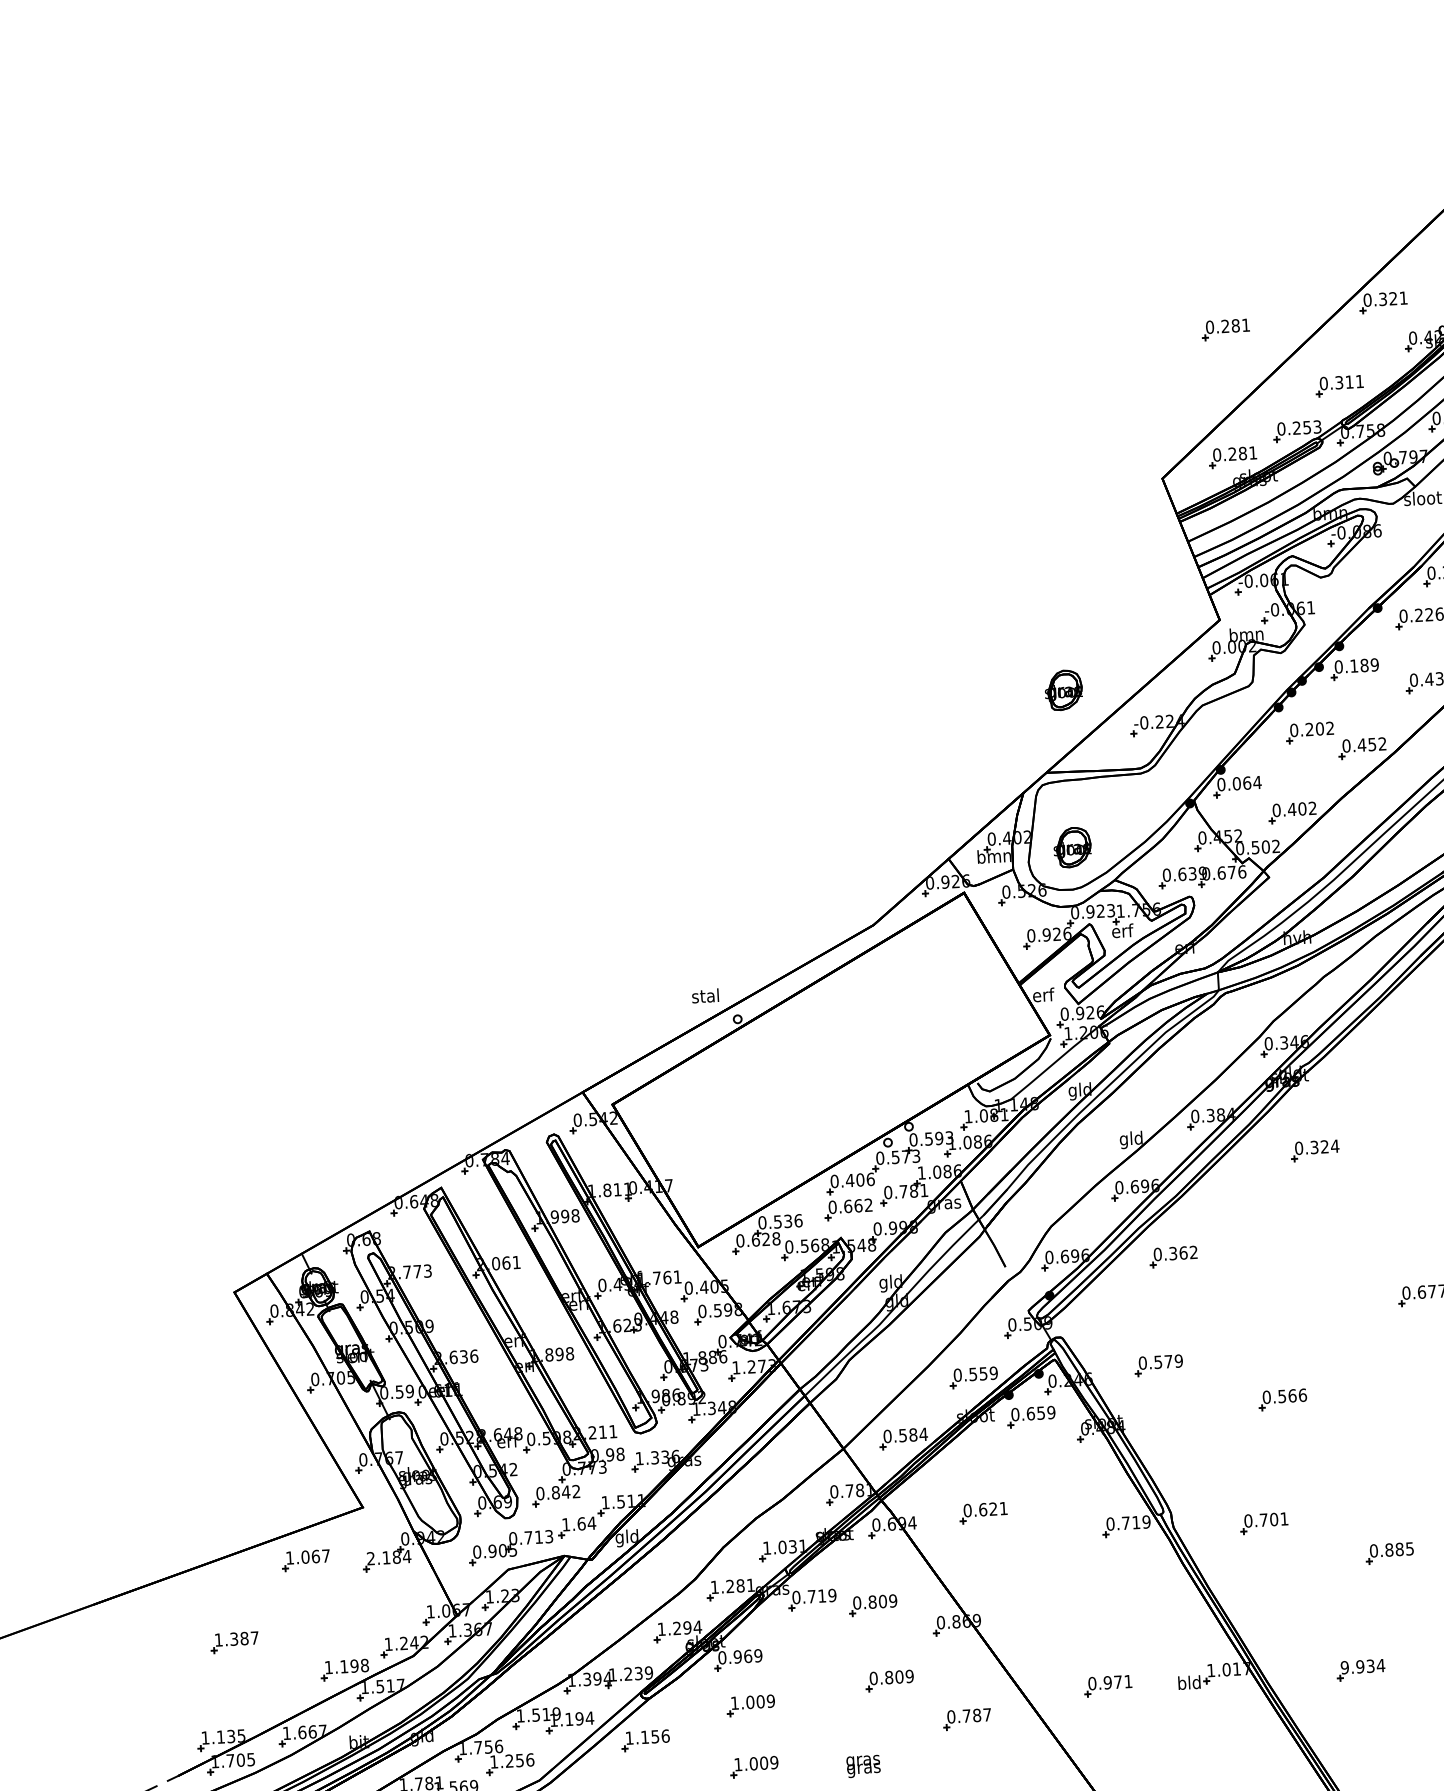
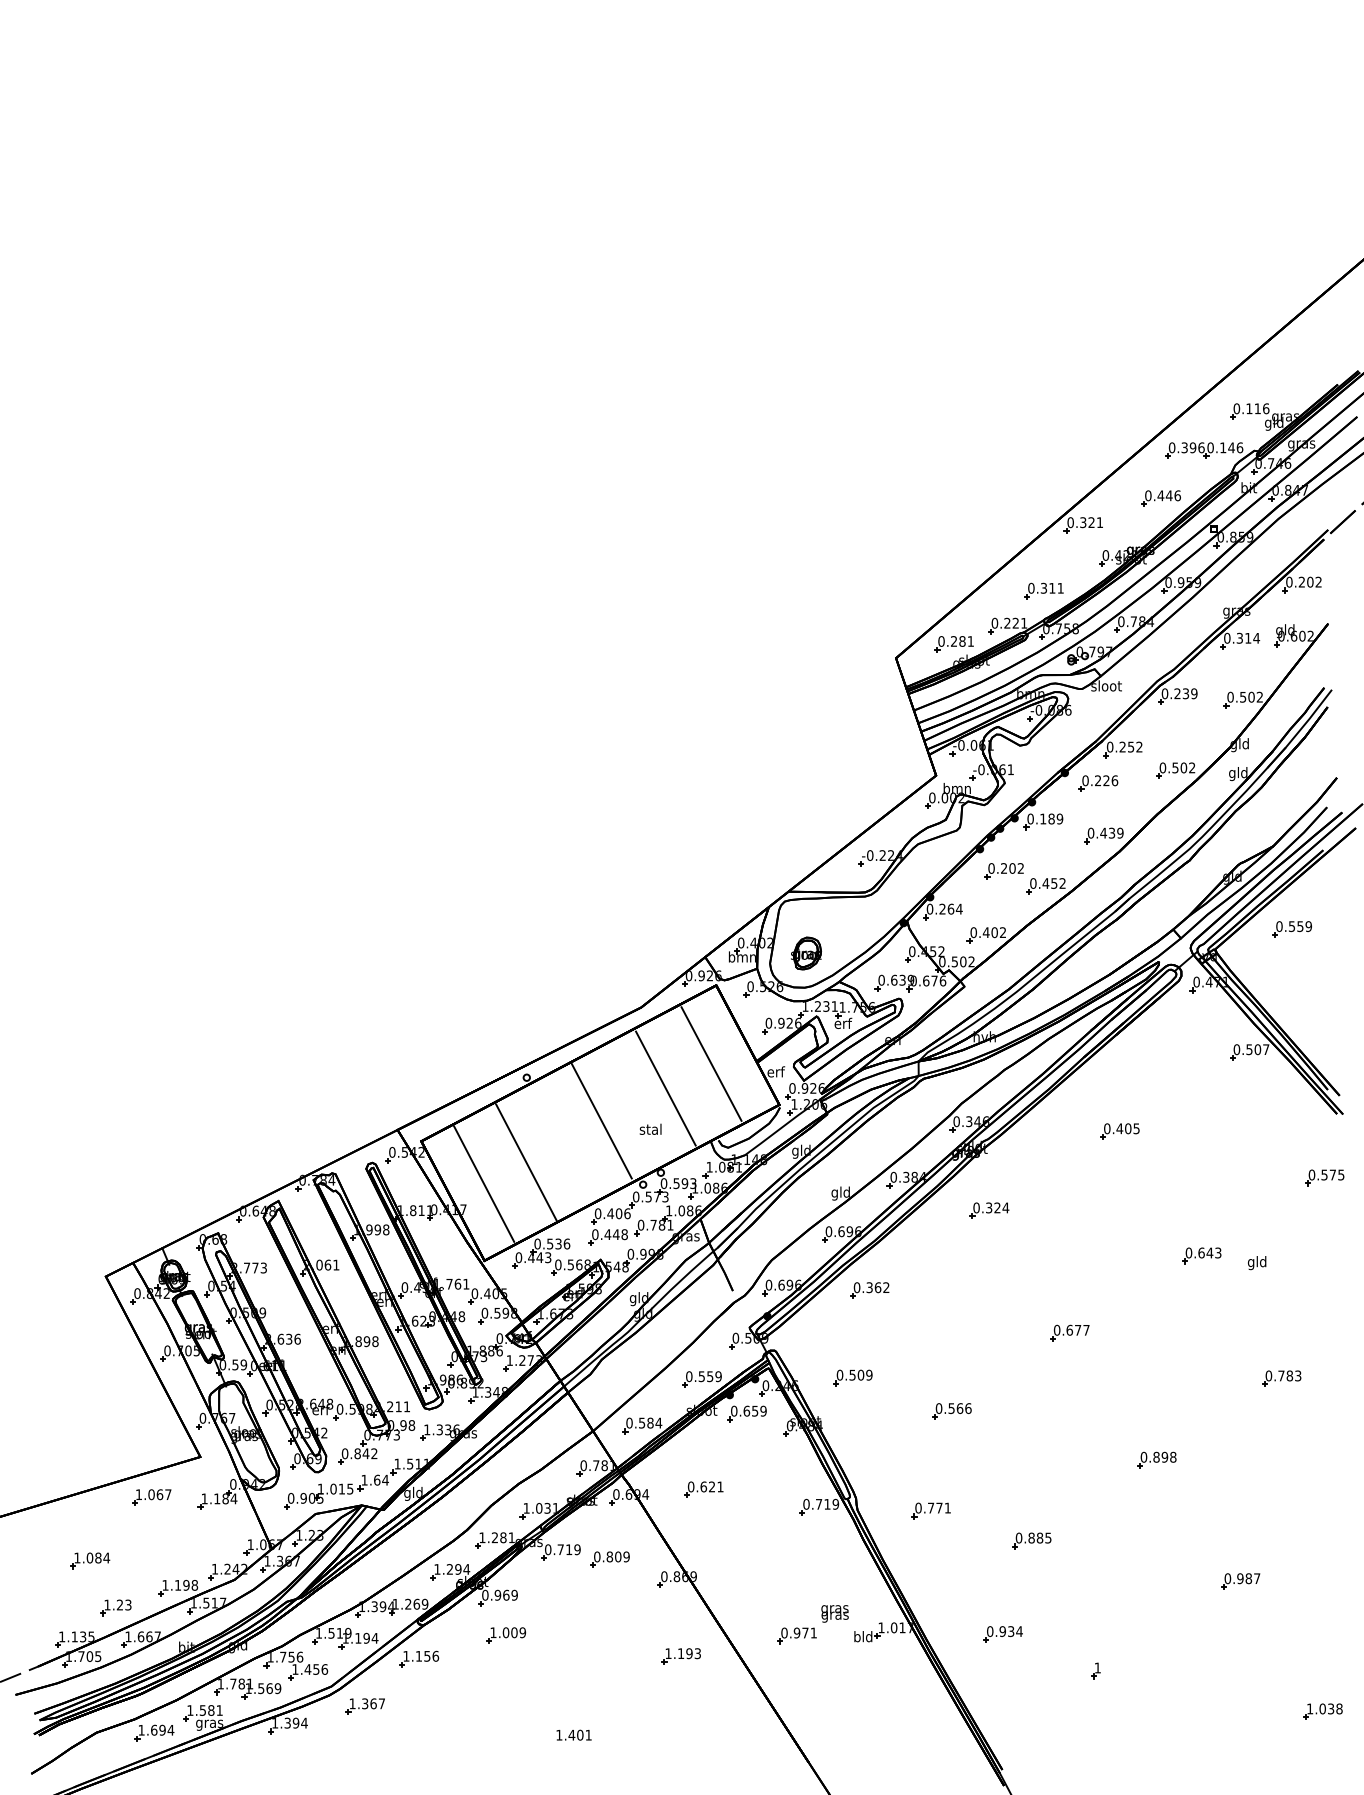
part: (1224, 330) -> (953, 540), removed
text: (1311, 426) -> (1019, 622), 0.253 -> 0.221
part: (1063, 690) -> (806, 825), removed
text: (1236, 782) -> (942, 908), 0.064 -> 0.264
text: (1092, 911) -> (819, 1006), 0.923 -> 1.231
line: (963, 989) -> (711, 1063), added
text: (705, 994) -> (650, 1128), moved
line: (908, 1022) -> (665, 1088), added
line: (832, 1066) -> (601, 1120), added
line: (743, 1123) -> (526, 1162), added
line: (693, 1152) -> (484, 1183), added
text: (857, 1205) -> (615, 1234), 0.662 -> 0.448
text: (765, 1239) -> (539, 1257), 0.628 -> 0.443
text: (1167, 1360) -> (860, 1374), 0.579 -> 0.509
text: (1274, 1518) -> (939, 1507), 0.701 -> 0.771
text: (530, 1536) -> (335, 1488), 0.713 -> 1.015
text: (370, 1558) -> (204, 1498), 2.184 -> 1.184
text: (244, 1637) -> (98, 1557), 1.387 -> 1.084
text: (1345, 1667) -> (990, 1631), 9.934 -> 0.934
text: (638, 1672) -> (416, 1603), 1.239 -> 1.269
part: (888, 1680) -> (619, 1621), removed
part: (268, 1698) -> (115, 1607), added
text: (968, 1715) -> (682, 1653), 0.787 -> 1.193
text: (509, 1761) -> (307, 1669), 1.256 -> 1.456
text: (862, 1766) -> (834, 1613), moved
part: (754, 1767) -> (506, 1685), removed

